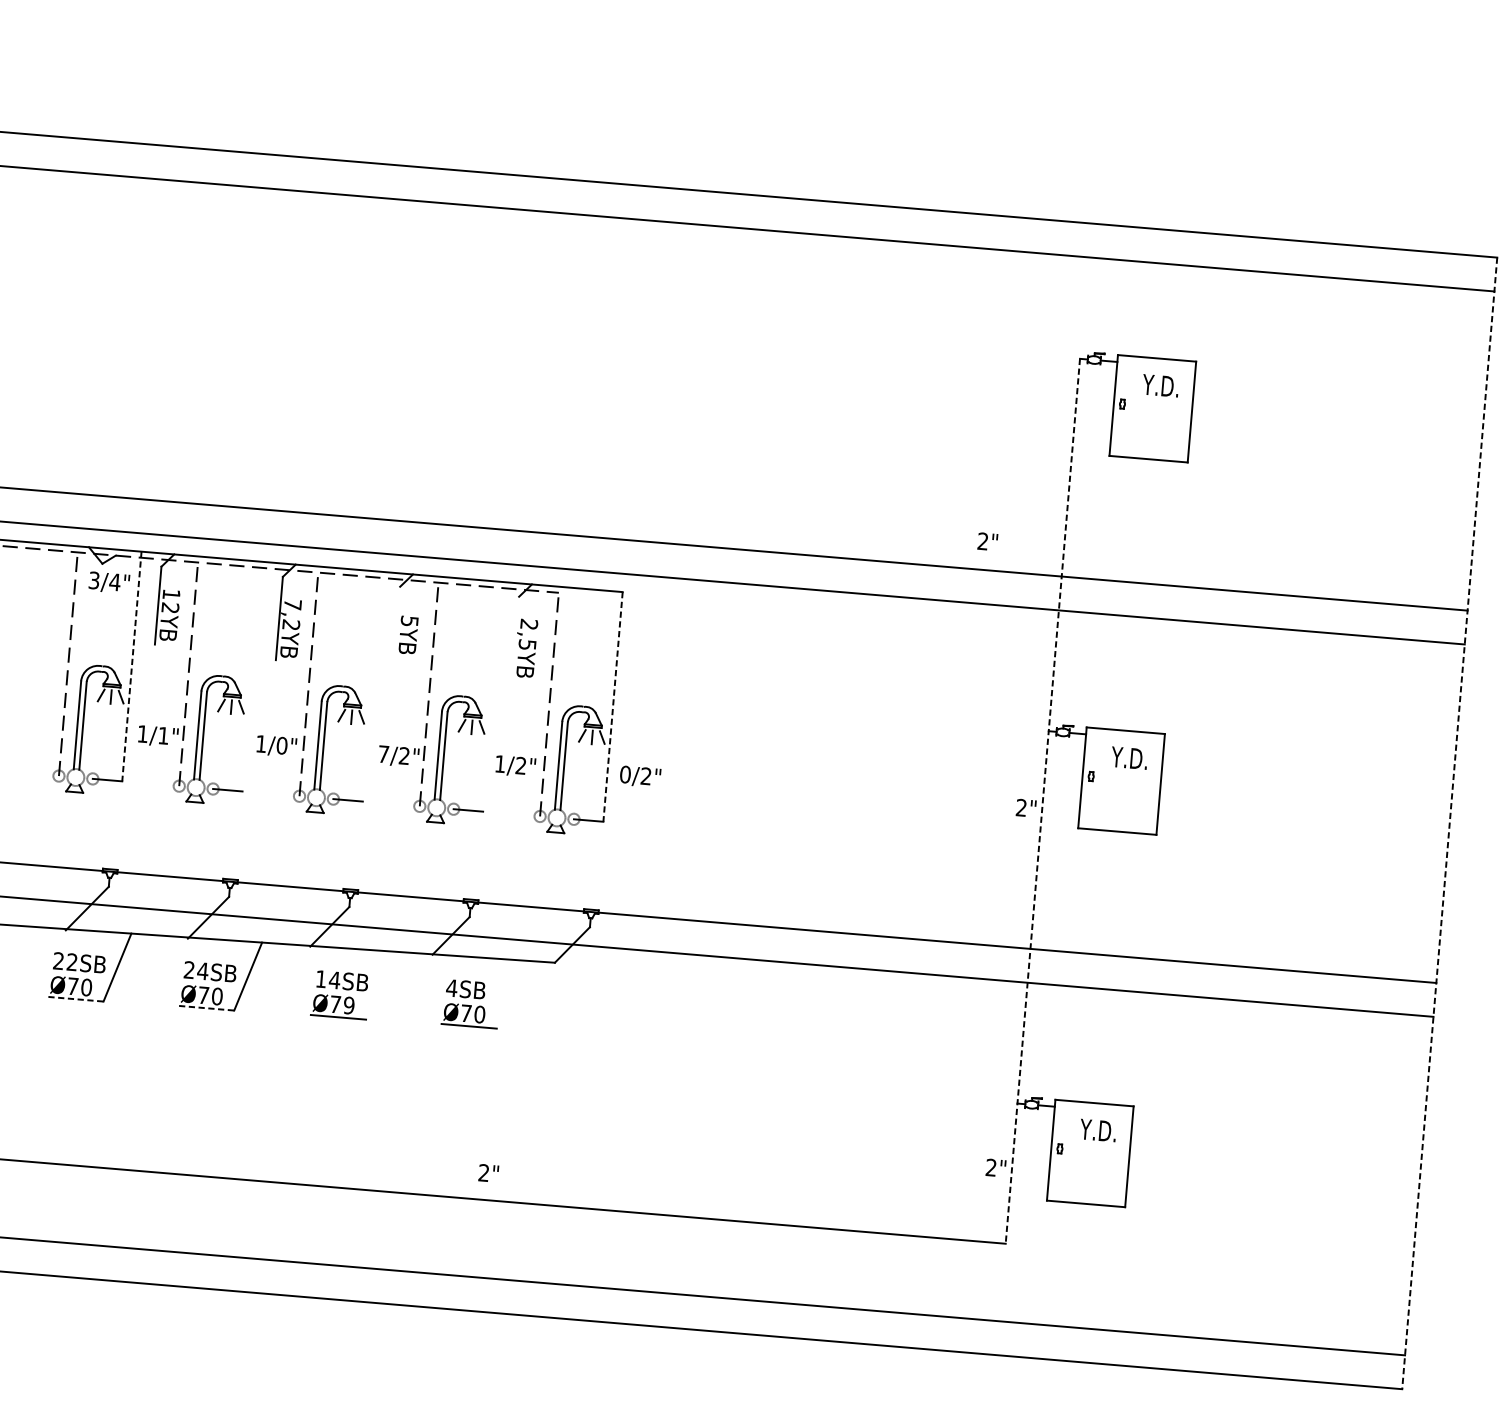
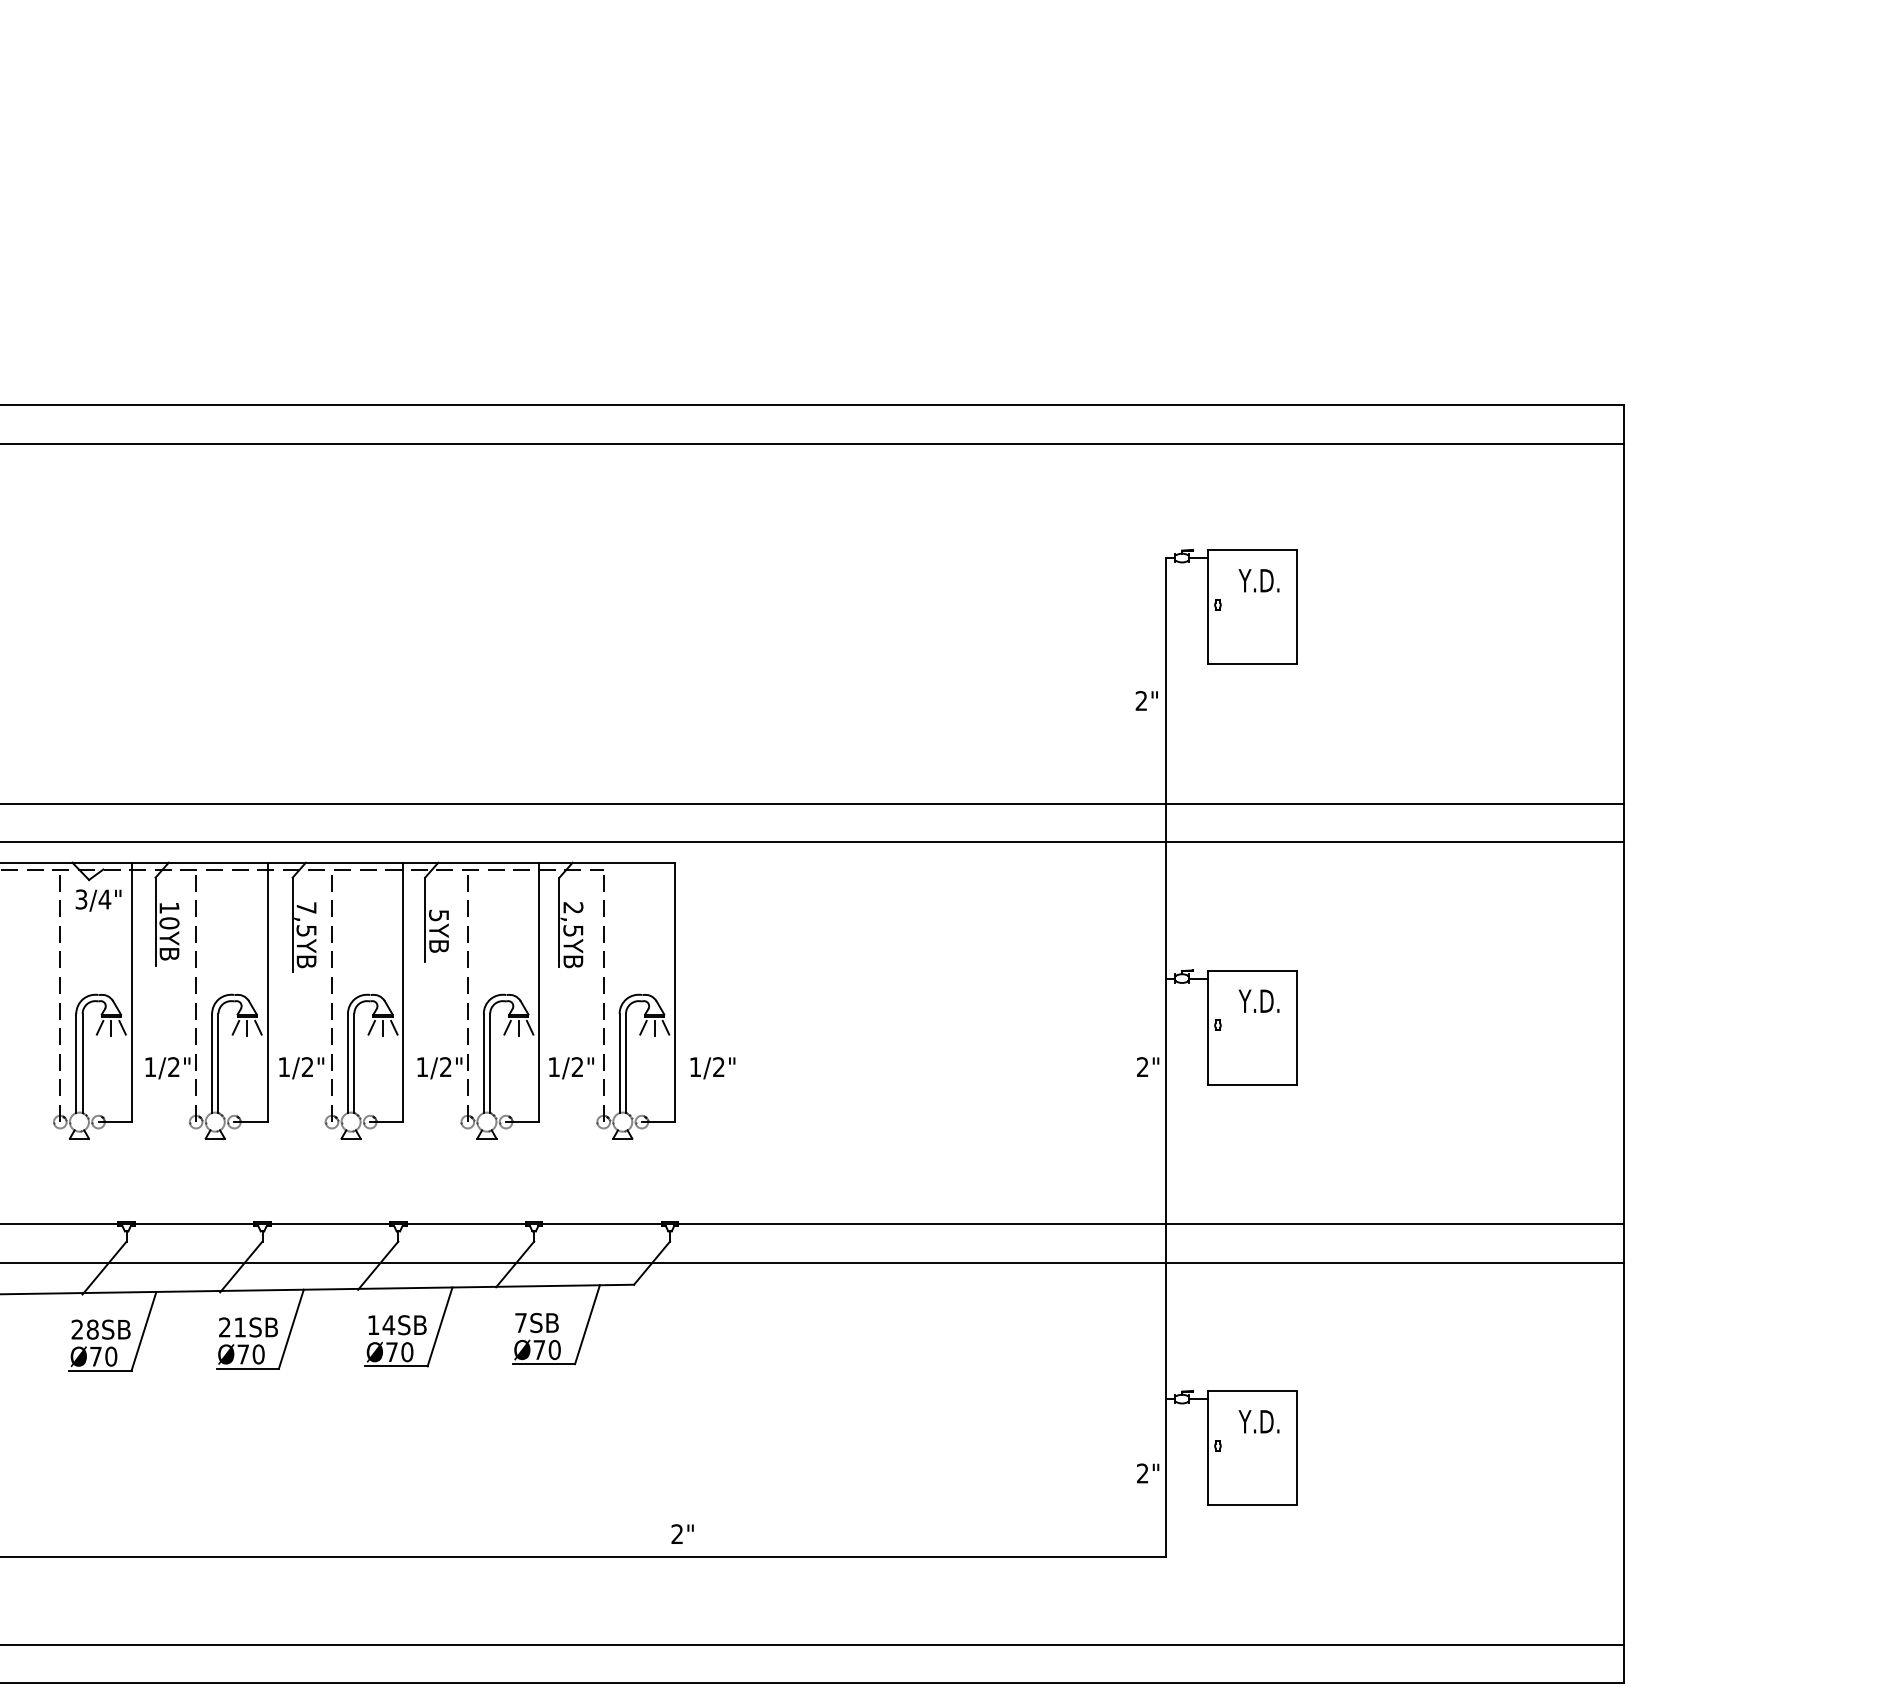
text: (987, 541) -> (1146, 700), moved
text: (170, 608) -> (169, 923), 12YB -> 10YB
line: (397, 623) -> (425, 919), added
text: (291, 624) -> (306, 930), 7,2YB -> 7,5YB
line: (515, 635) -> (559, 921), added
line: (131, 666) -> (131, 992), dashed -> solid
line: (252, 676) -> (267, 992), added
line: (372, 686) -> (403, 992), added
line: (492, 696) -> (539, 992), added
line: (613, 707) -> (675, 992), dashed -> solid
text: (163, 735) -> (173, 1066), 1/1" -> 1/2"
text: (281, 746) -> (307, 1067), 1/0" -> 1/2"
text: (382, 753) -> (421, 1066), 7/2" -> 1/2"
text: (625, 774) -> (695, 1067), 0/2" -> 1/2"
line: (1043, 801) -> (1166, 1057), dashed -> solid
line: (1449, 823) -> (1624, 1044), dashed -> solid
text: (72, 962) -> (92, 1329), 22SB -> 28SB
text: (202, 971) -> (239, 1327), 24SB -> 21SB
line: (379, 985) -> (439, 1326), added
text: (451, 987) -> (520, 1322), 4SB -> 7SB
line: (510, 994) -> (587, 1324), added
line: (76, 998) -> (100, 1370), dashed -> solid
text: (349, 1005) -> (407, 1352), Ø79 -> Ø70
line: (207, 1008) -> (248, 1368), dashed -> solid
text: (488, 1172) -> (682, 1533), moved

